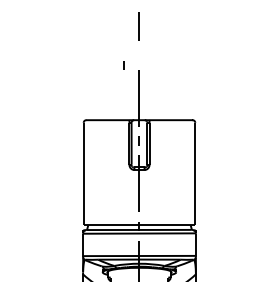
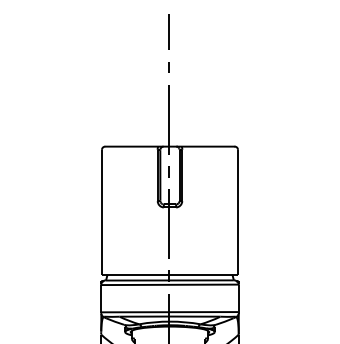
part: (123, 65) -> (168, 67), moved

